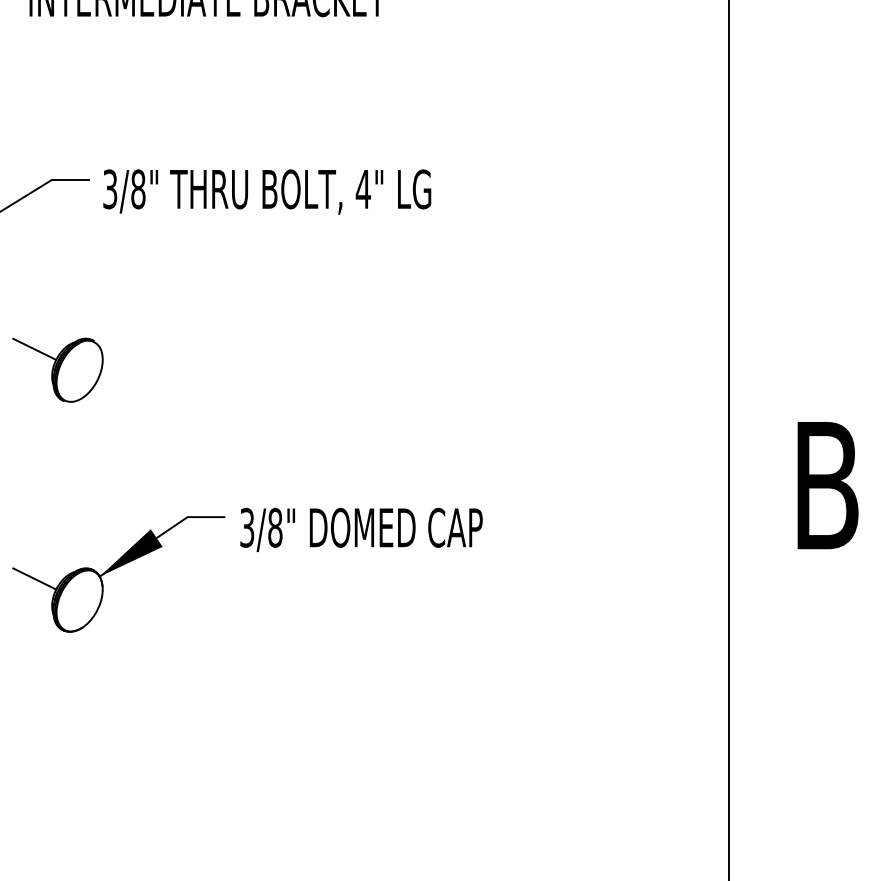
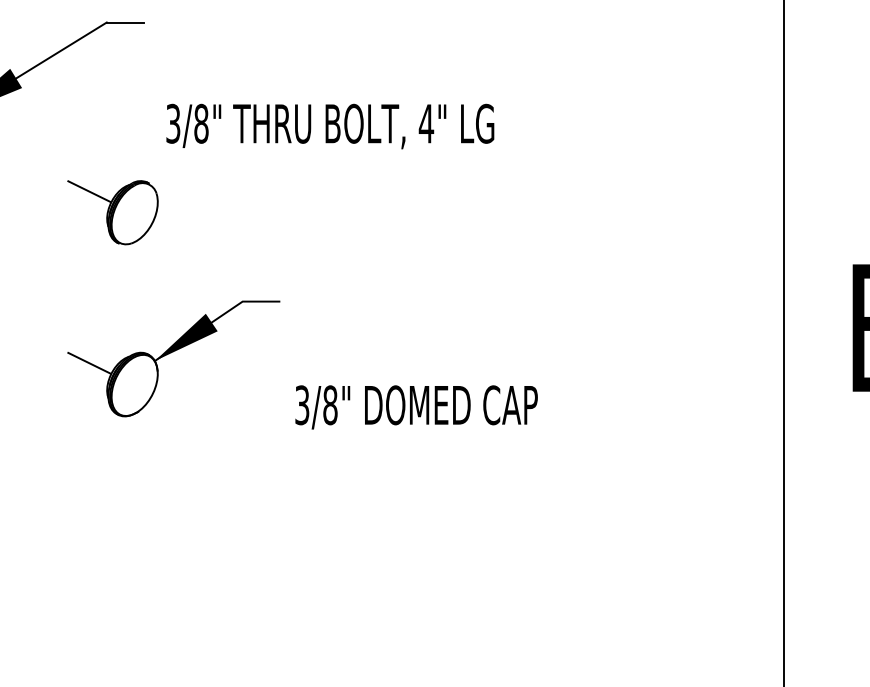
text: (267, 191) -> (330, 125), moved
text: (361, 529) -> (416, 406), moved
part: (118, 574) -> (173, 358), moved

